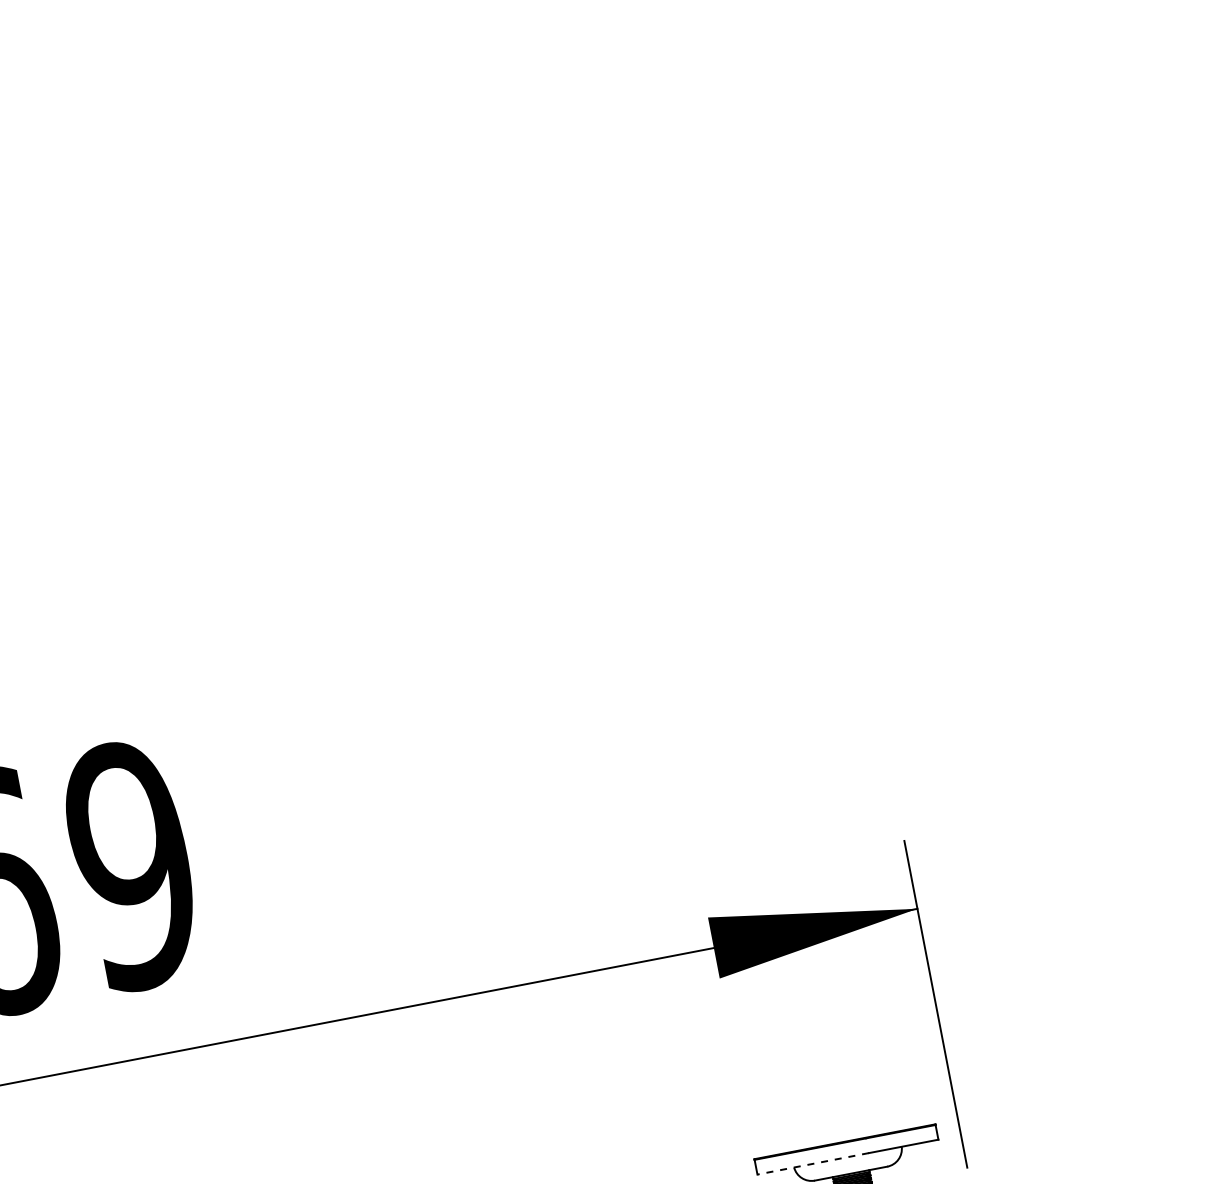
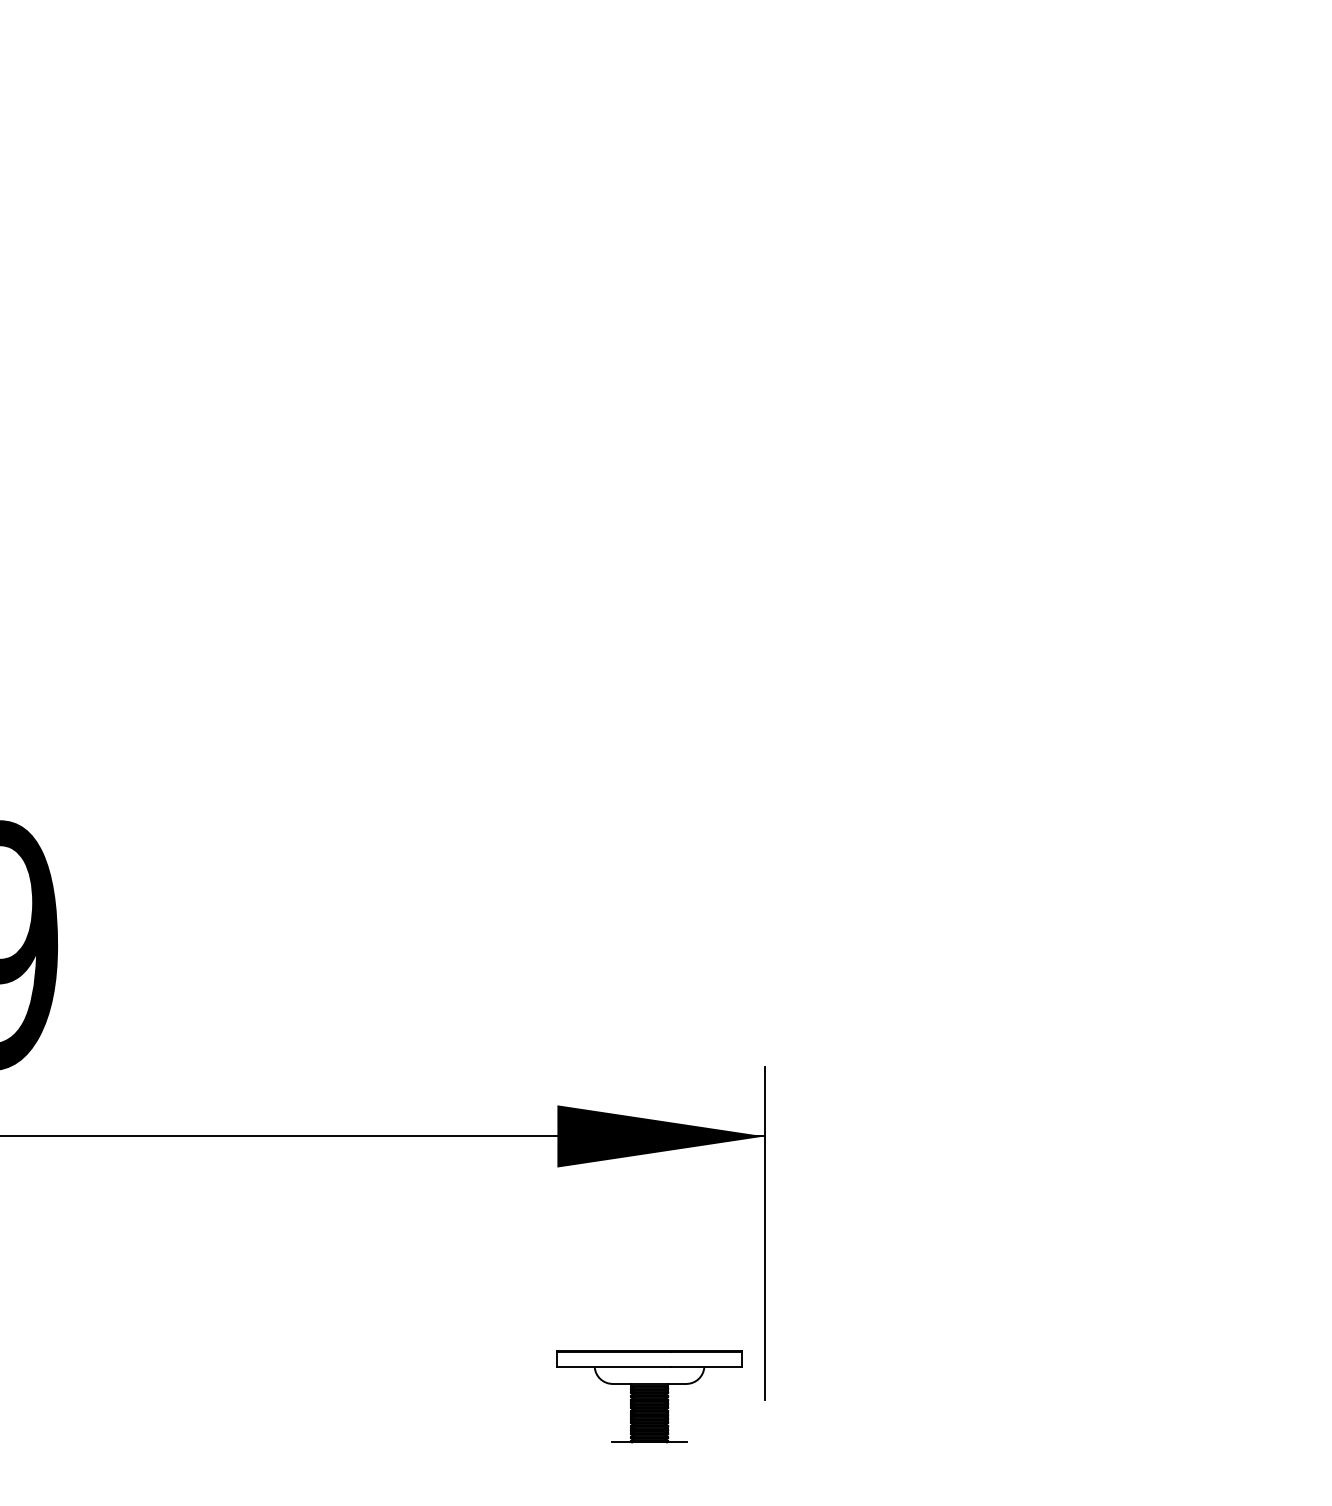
line: (813, 1164) -> (614, 1367), dashed -> solid

